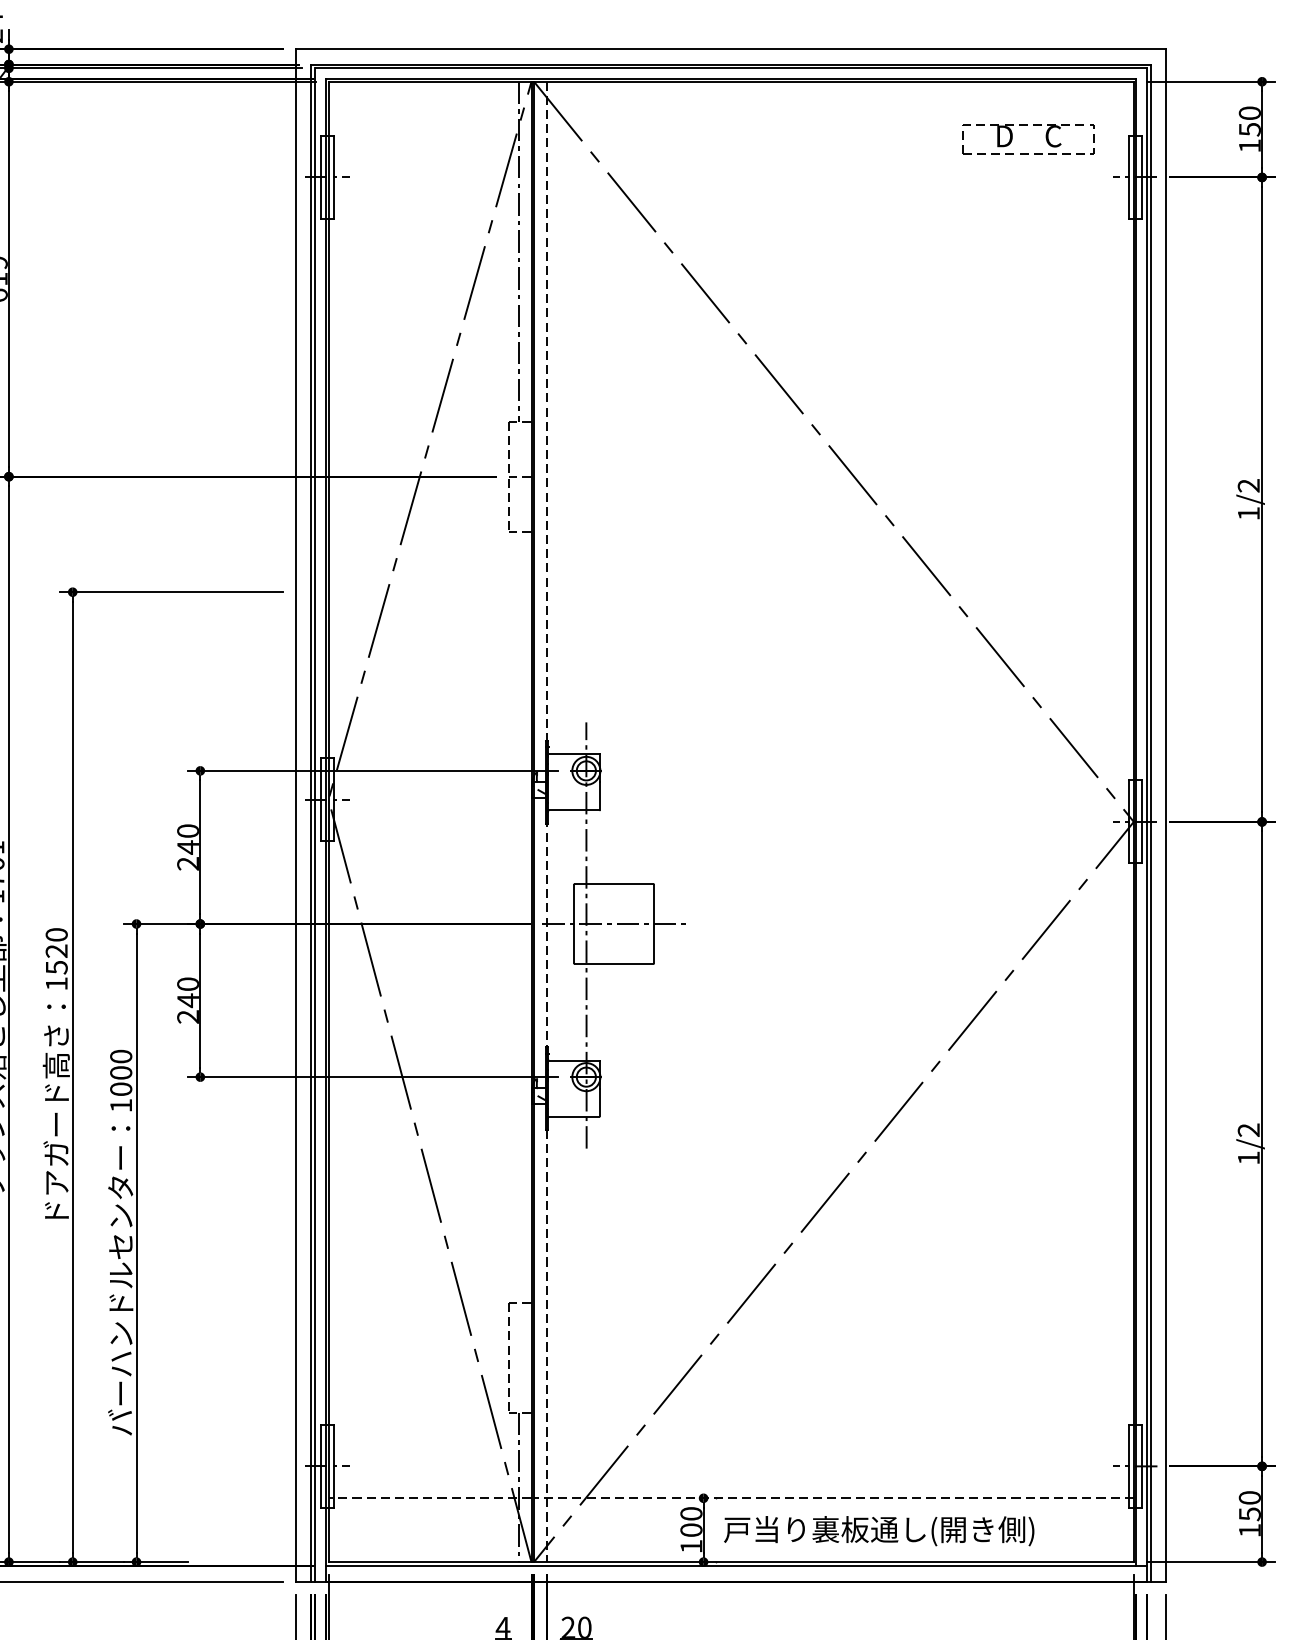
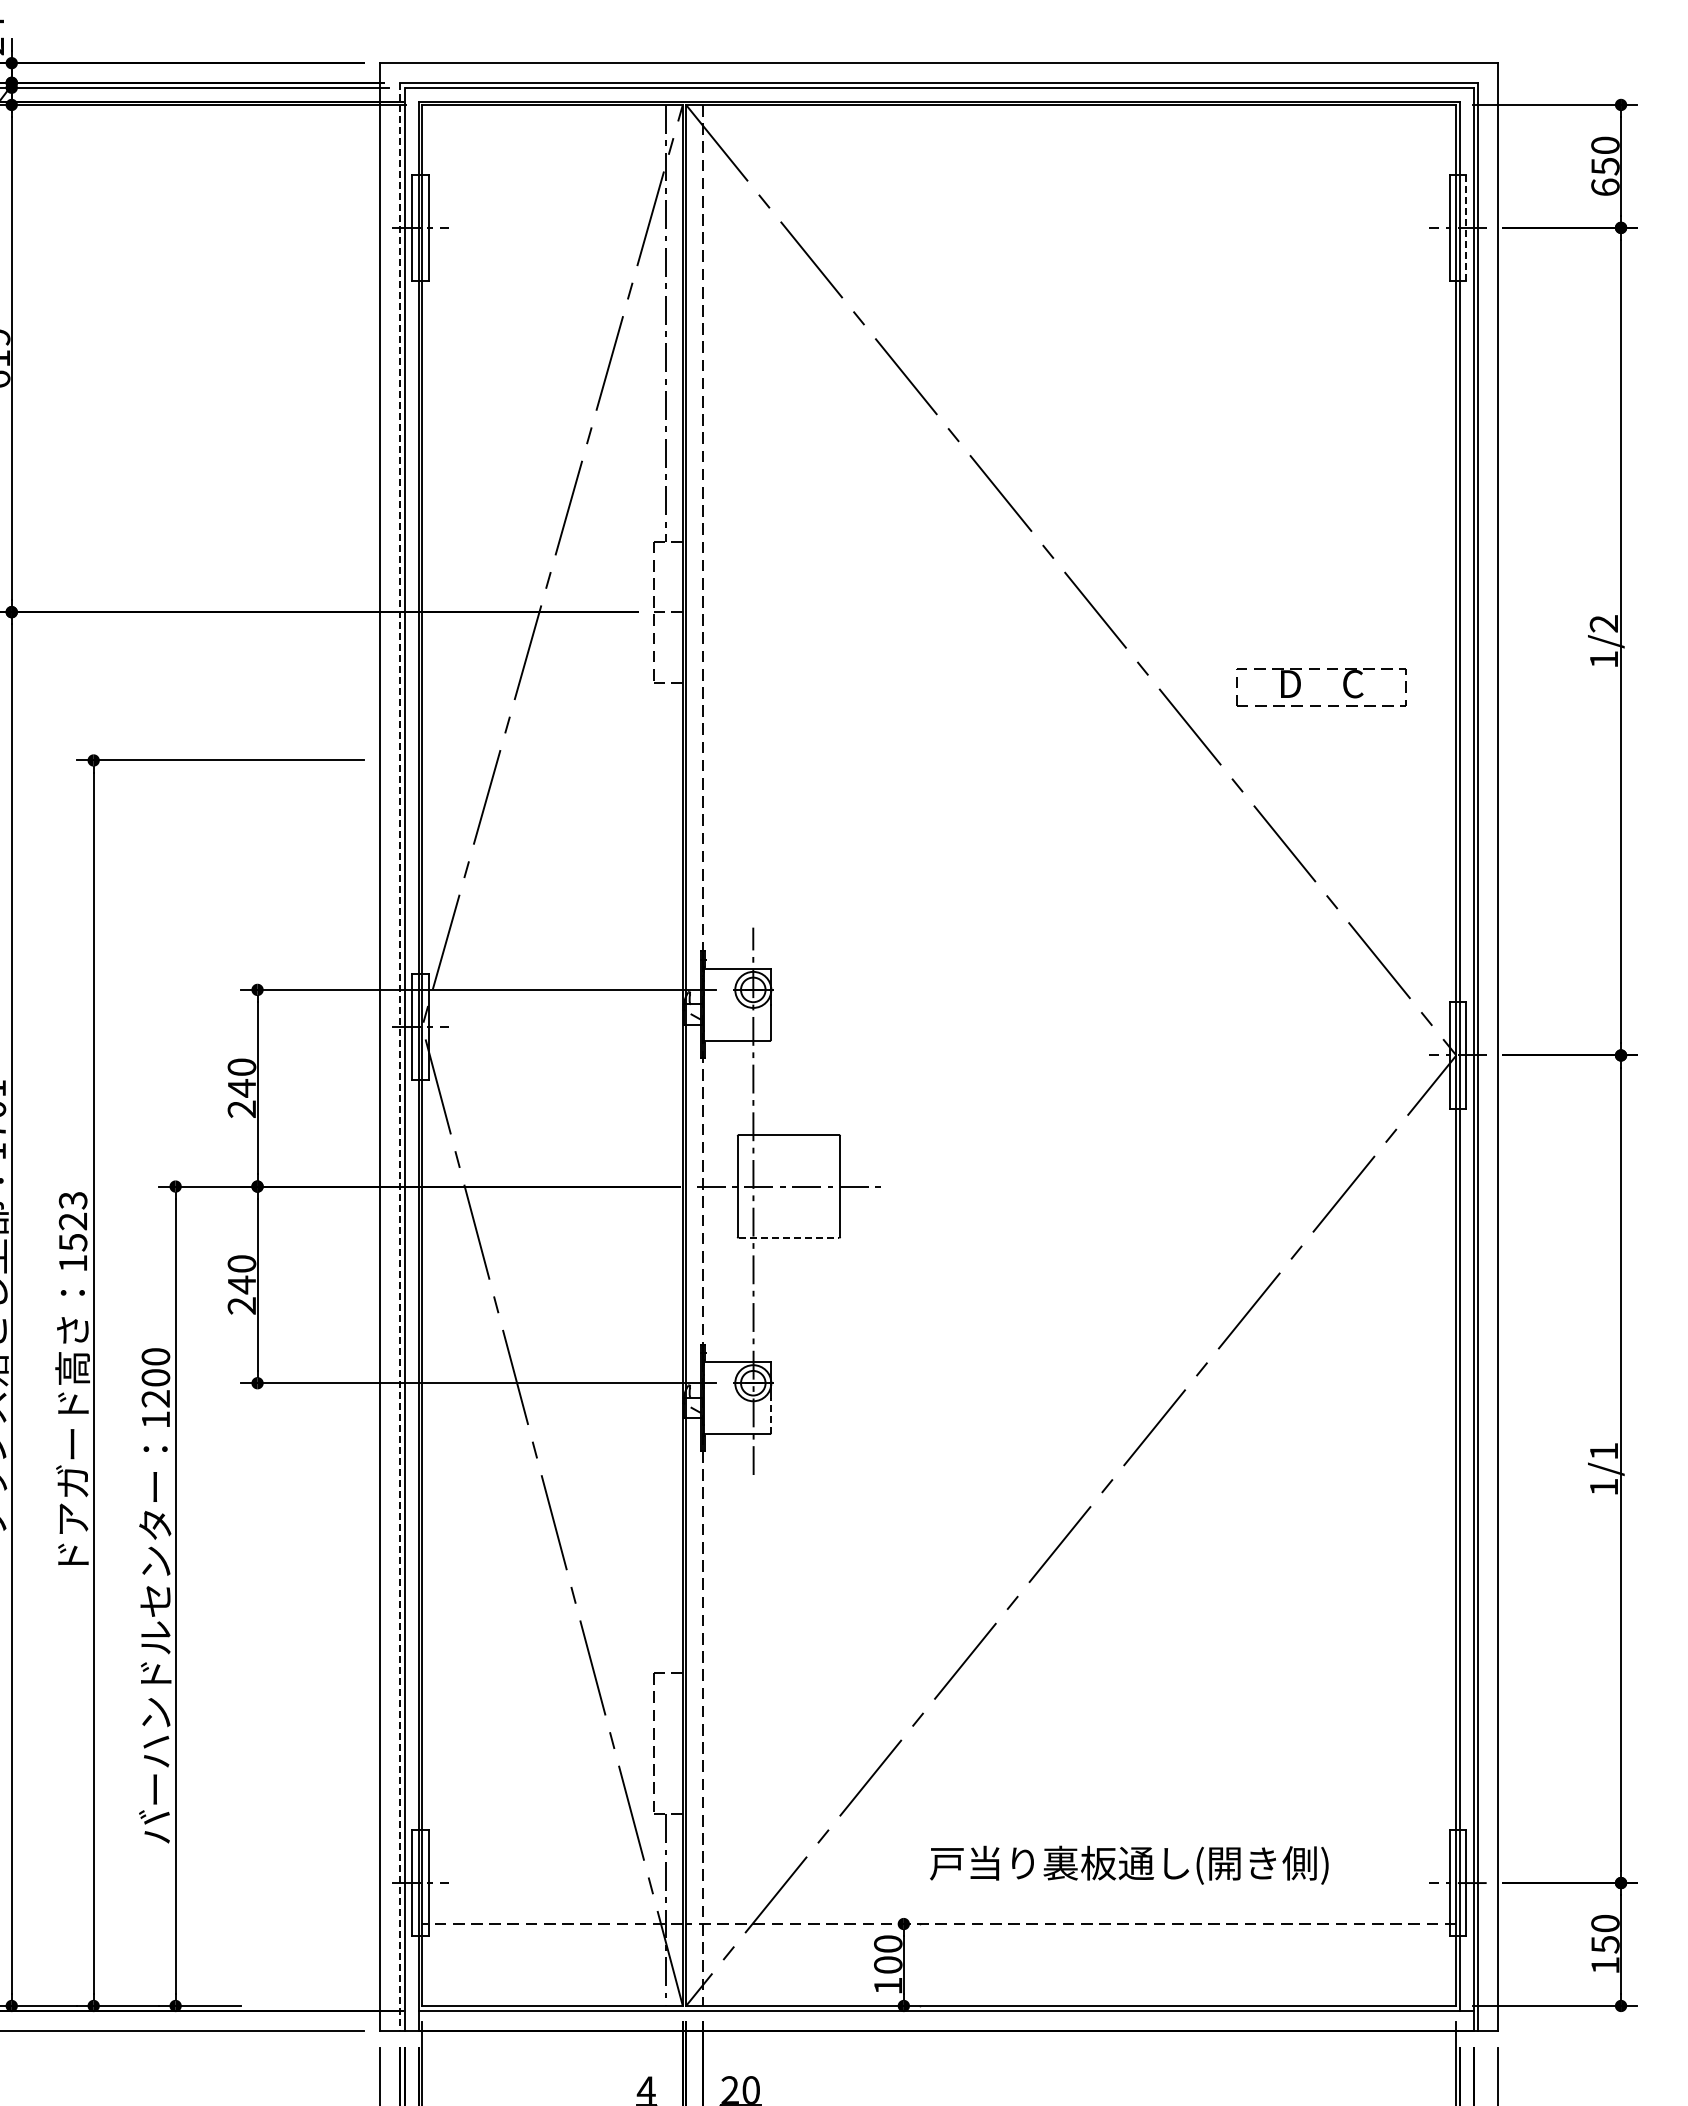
text: (1249, 145) -> (1605, 186), 150 -> 650
part: (1028, 153) -> (1320, 705), moved
line: (1141, 177) -> (1466, 228), solid -> dashed
line: (311, 823) -> (400, 1057), solid -> dashed
text: (57, 934) -> (73, 1200), 1520 -> 1523
line: (614, 963) -> (789, 1237), solid -> dashed
text: (120, 1089) -> (155, 1398), 1000 -> 1200
line: (599, 1102) -> (770, 1415), solid -> dashed
text: (1248, 1130) -> (1603, 1451), 1/2 -> 1/1
text: (879, 1530) -> (1129, 1864), moved

